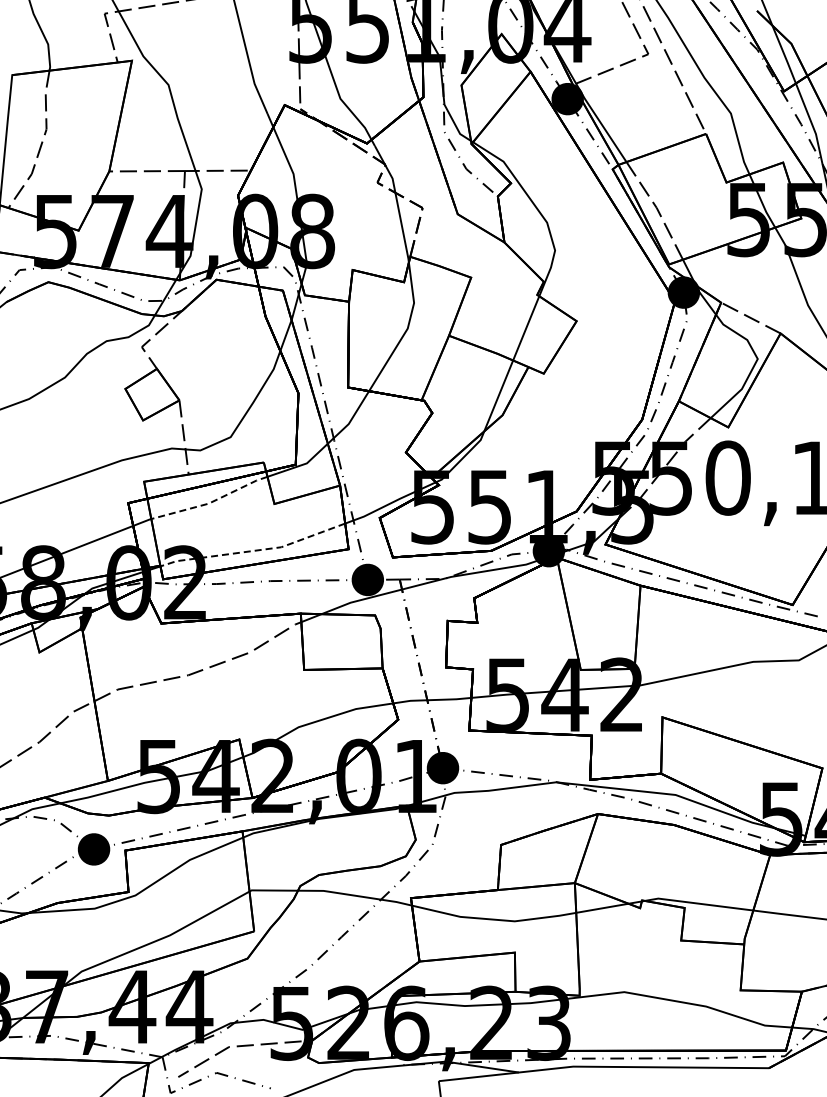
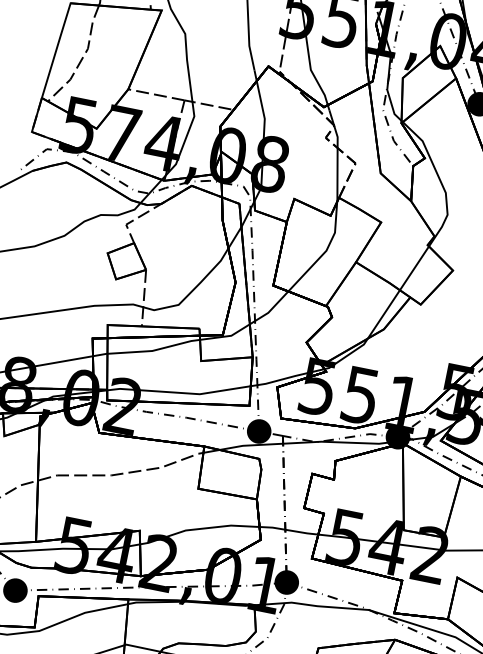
line: (211, 502) -> (154, 350), dashed -> solid
line: (253, 550) -> (178, 392), dashed -> solid

